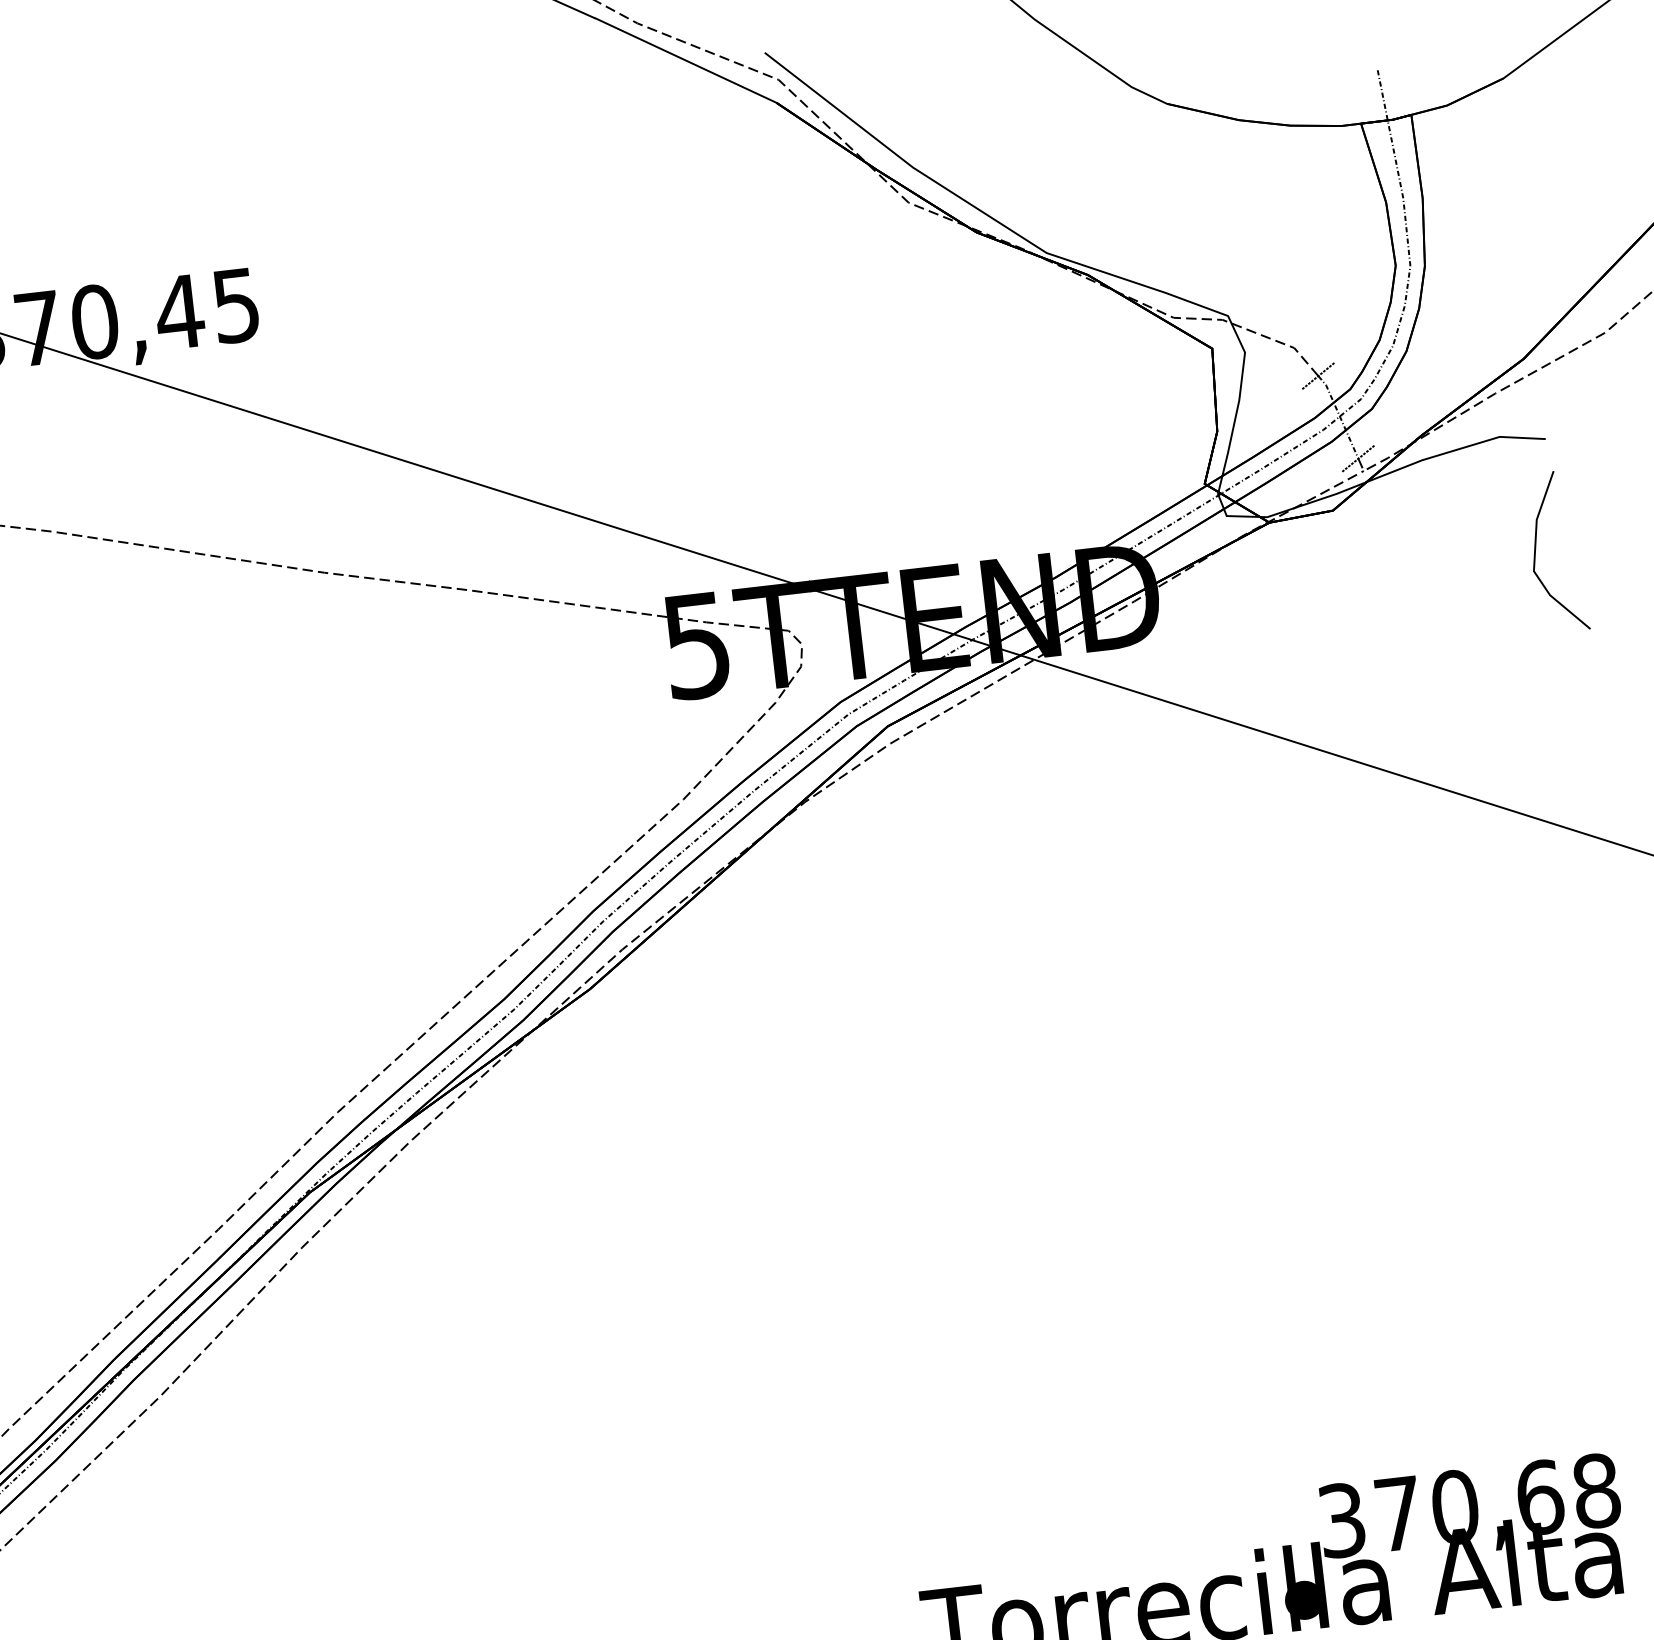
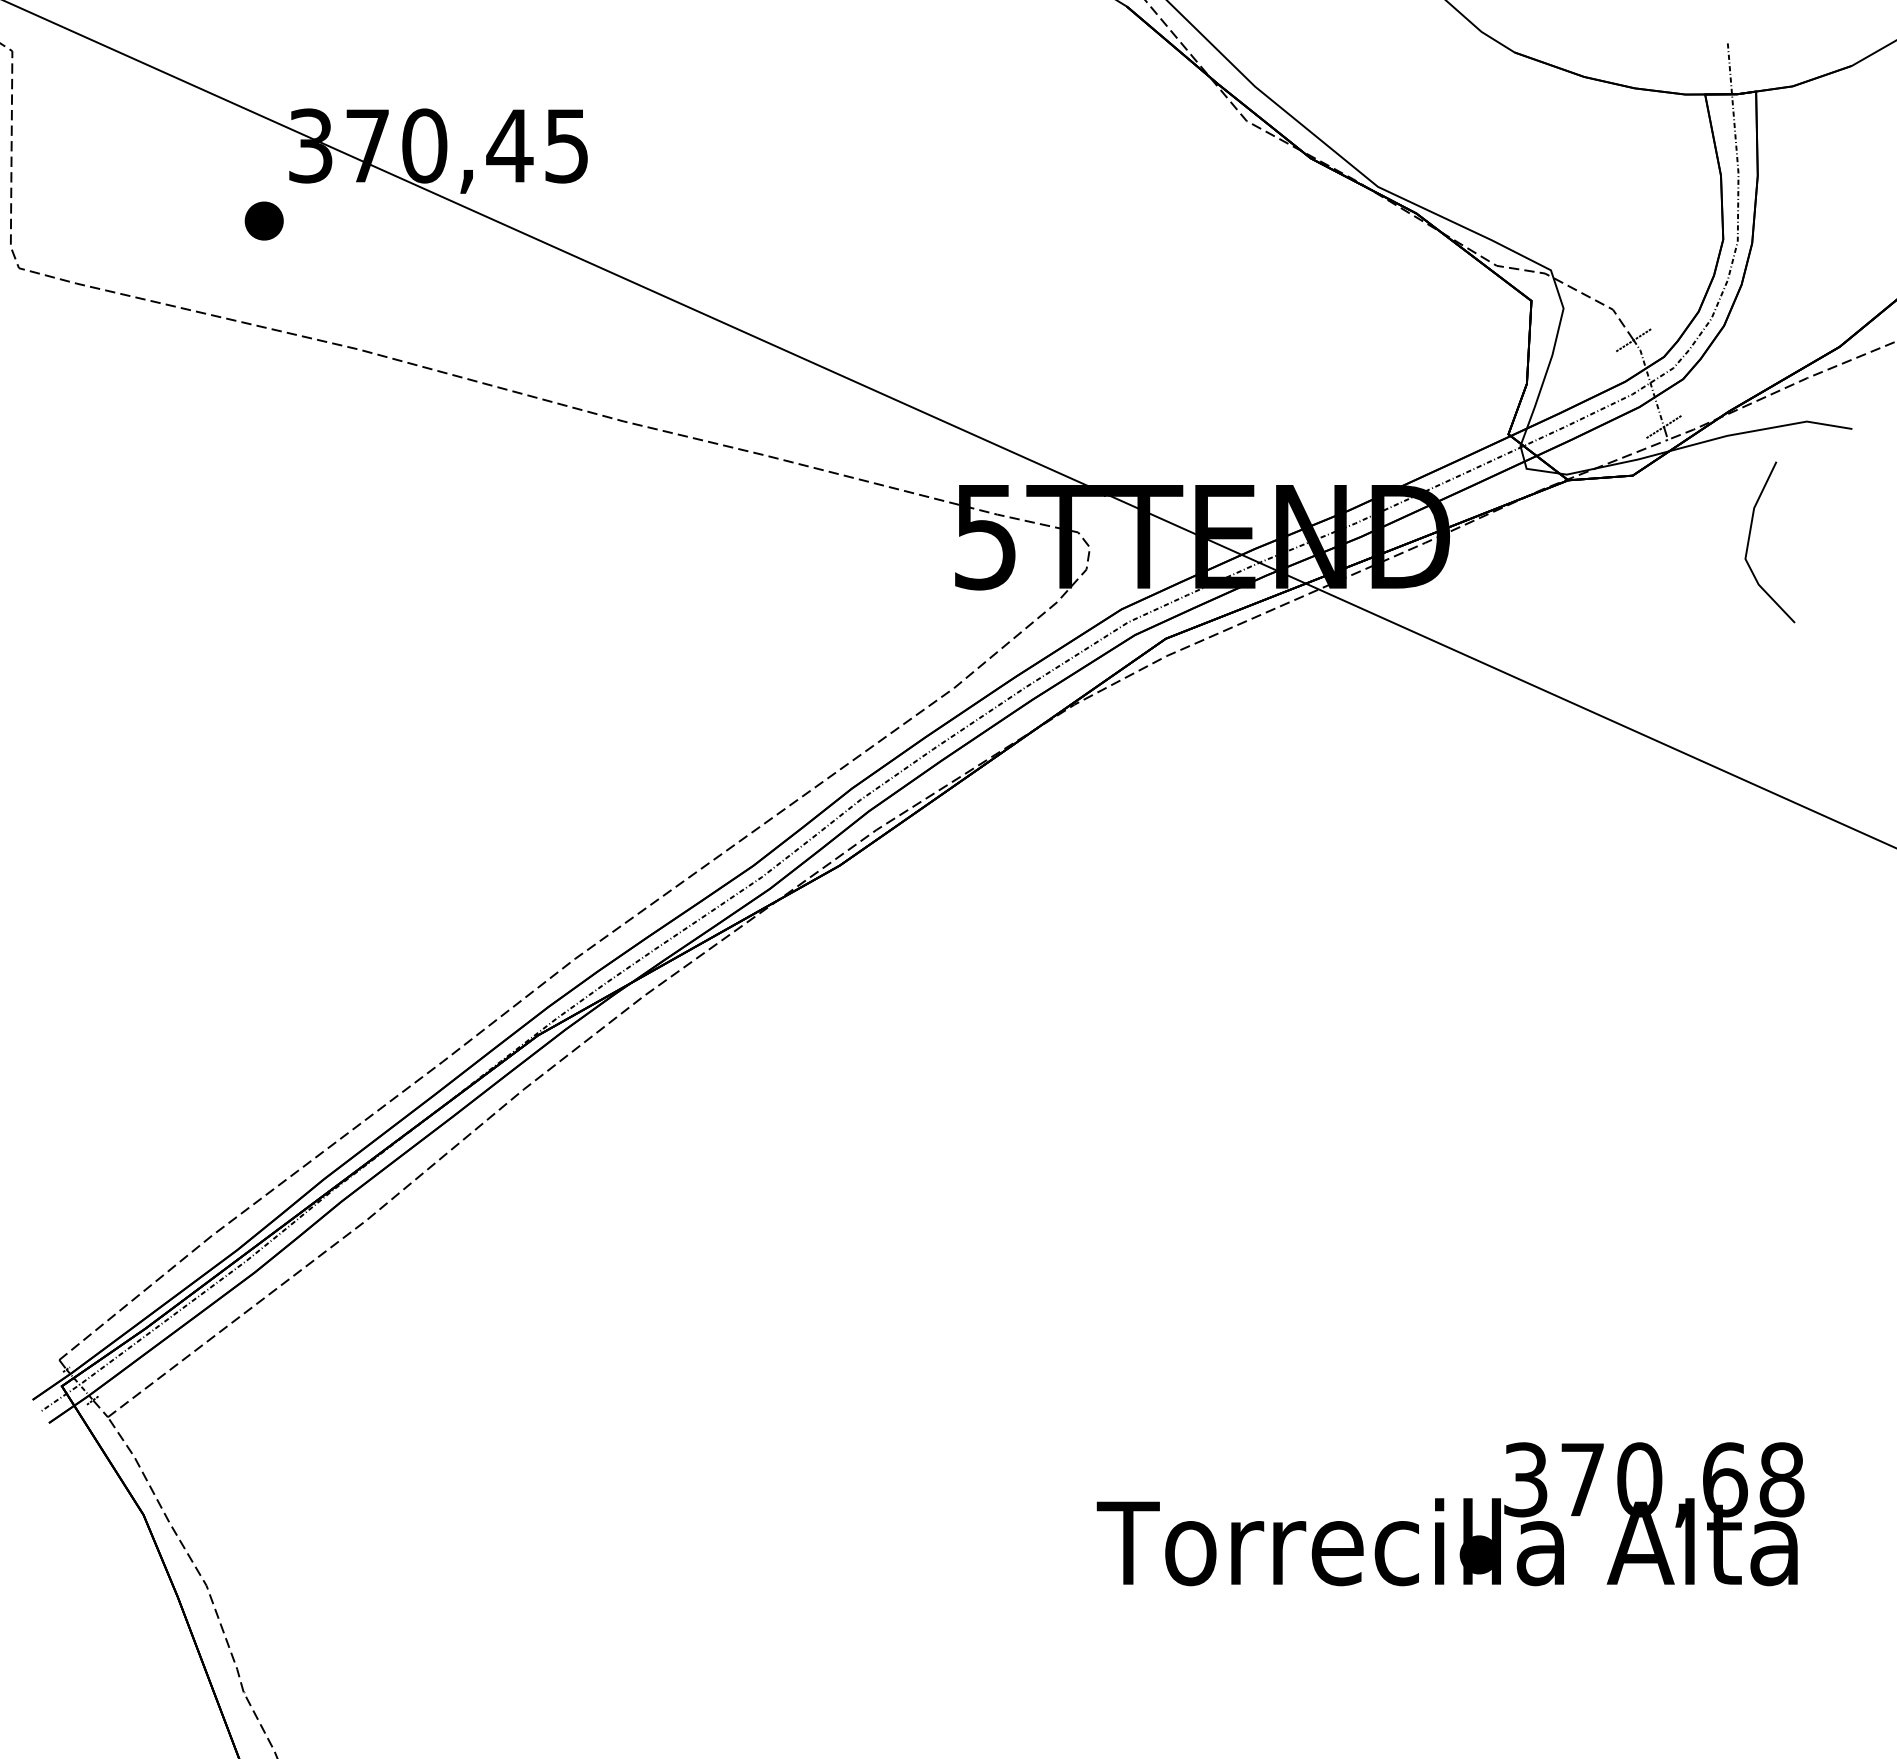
line: (1536, 548) -> (1750, 536), moved

